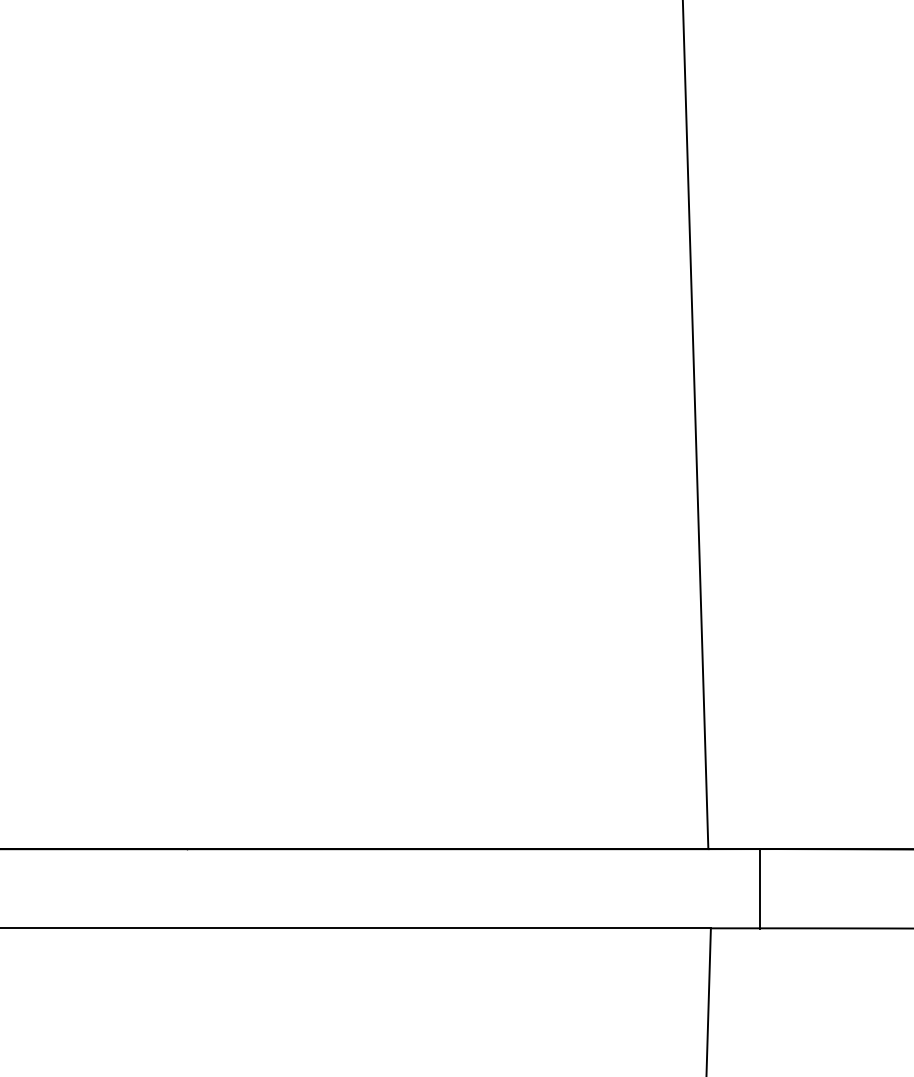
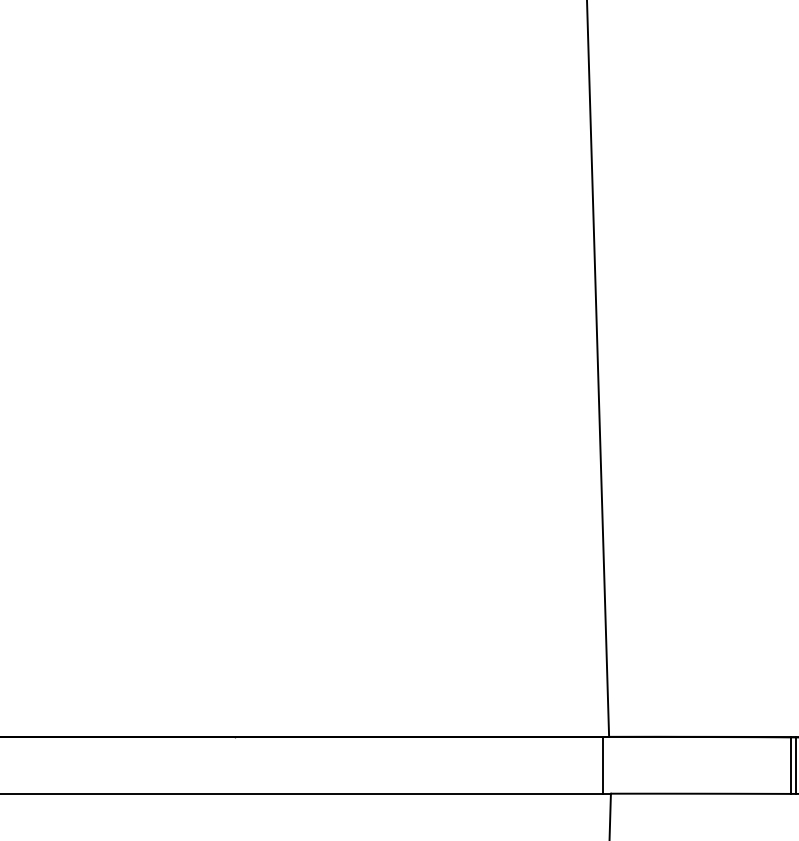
line: (760, 887) -> (603, 764), moved

